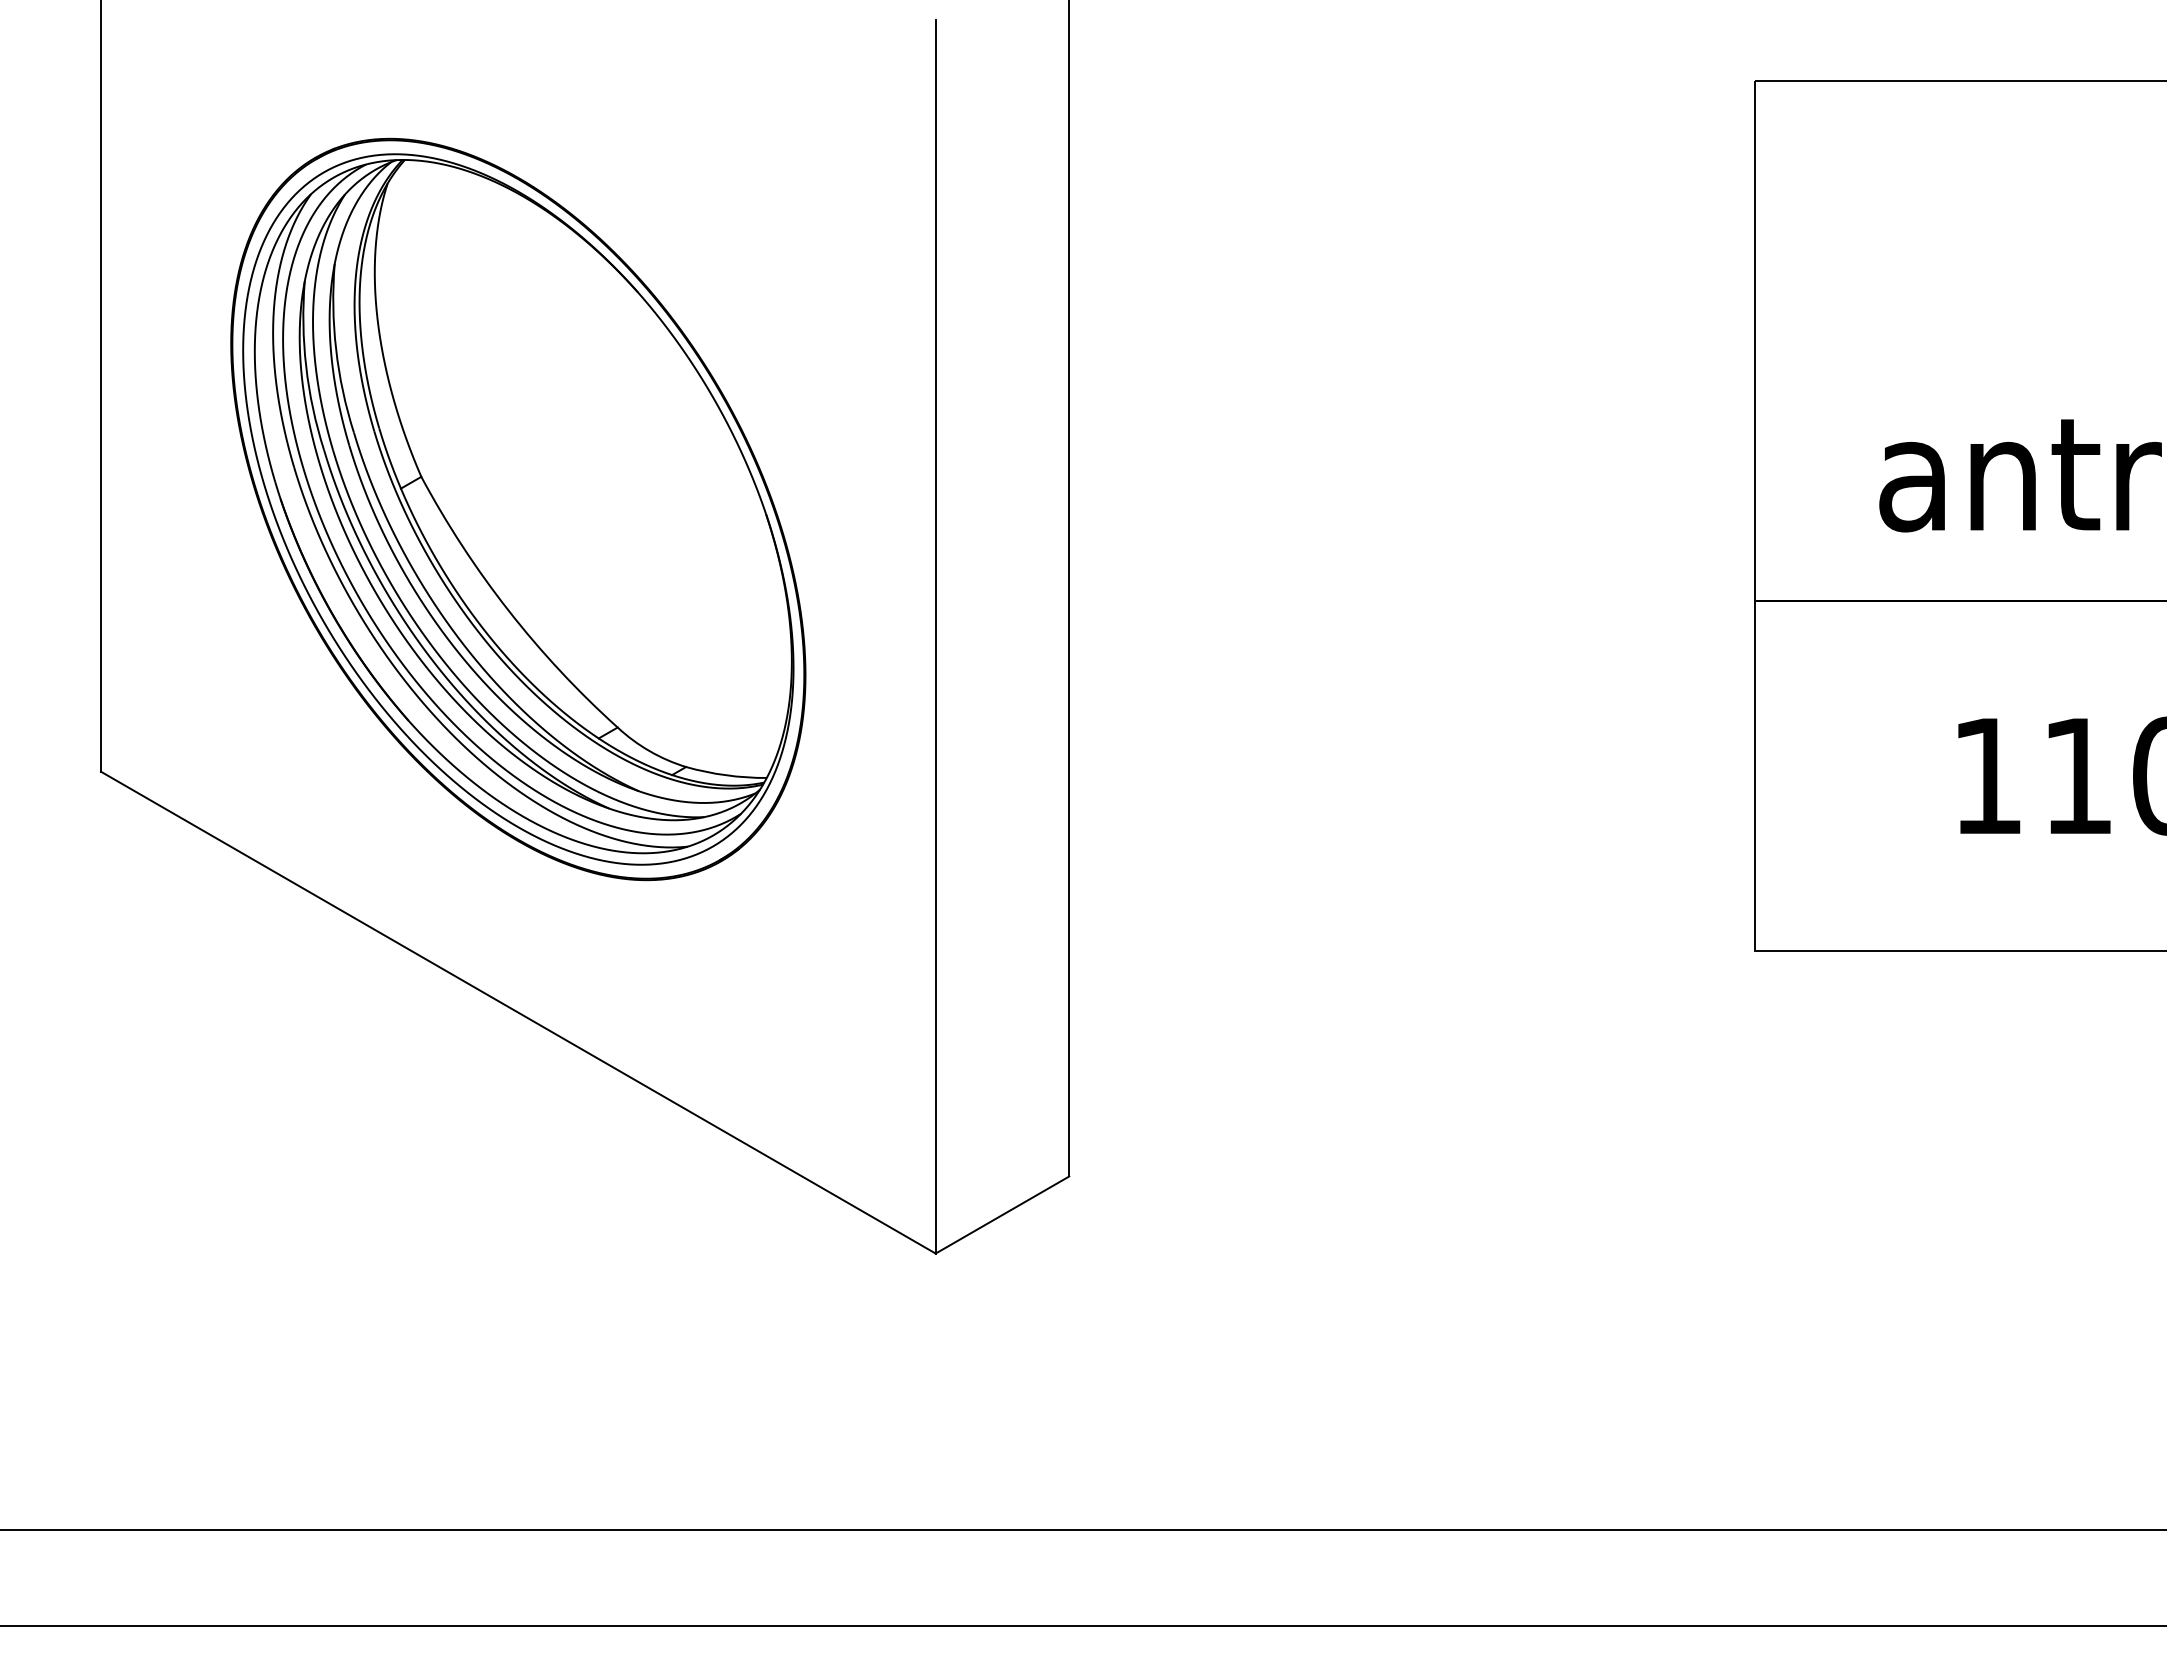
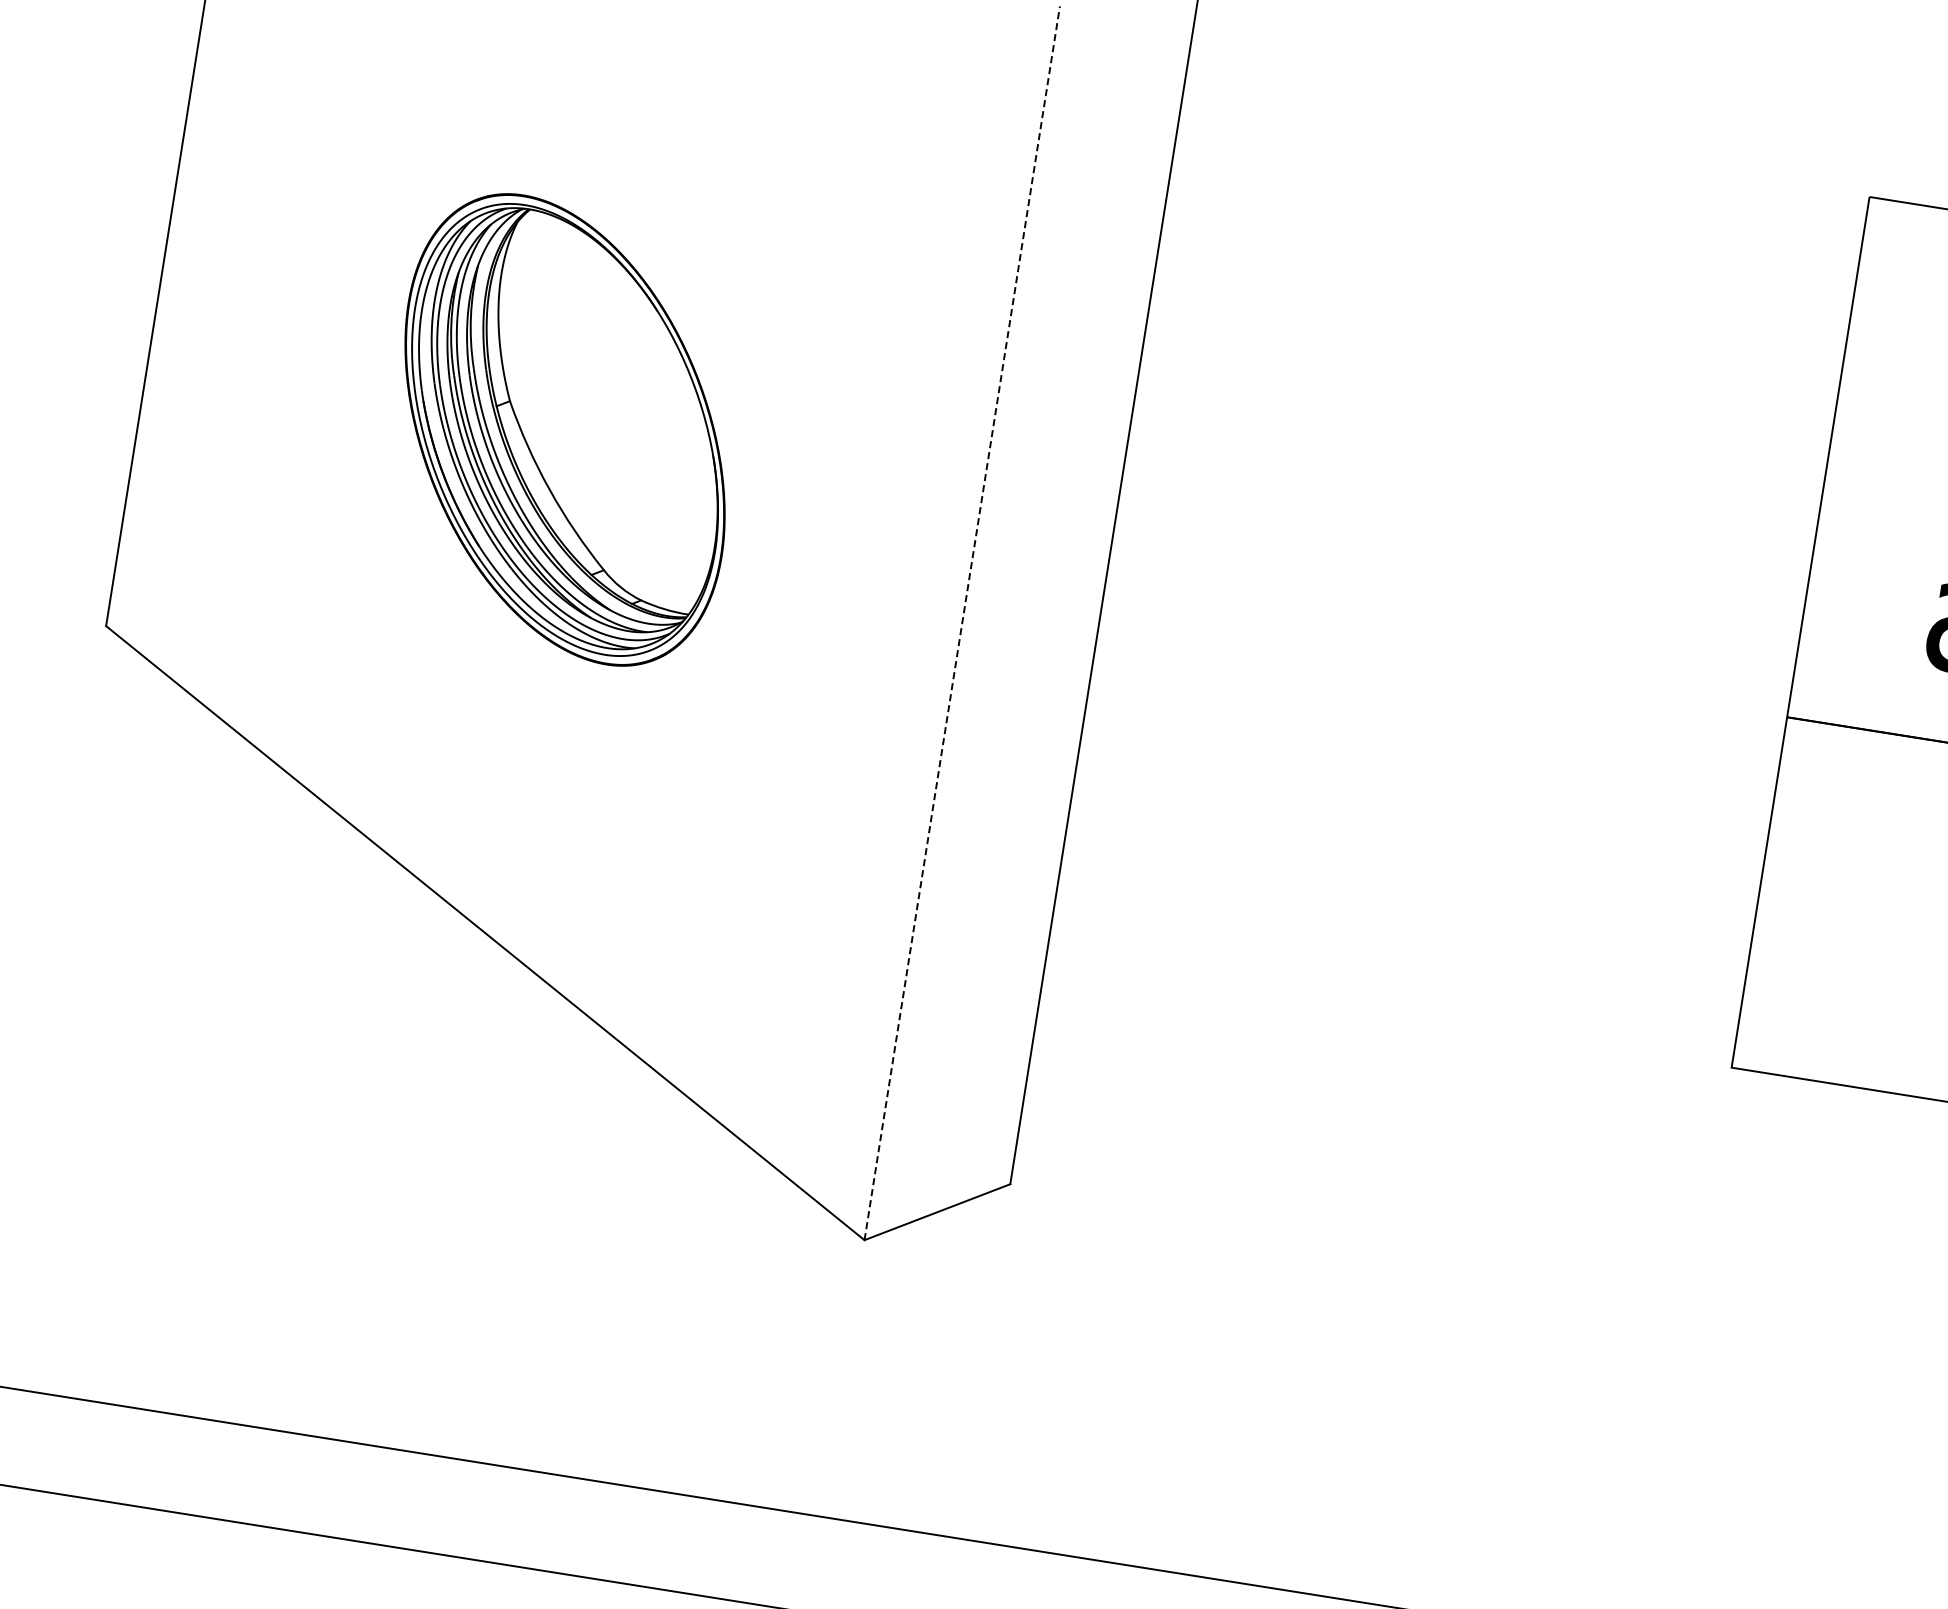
part: (518, 509) -> (565, 429), size x0.6
line: (935, 636) -> (962, 623), solid -> dashed

